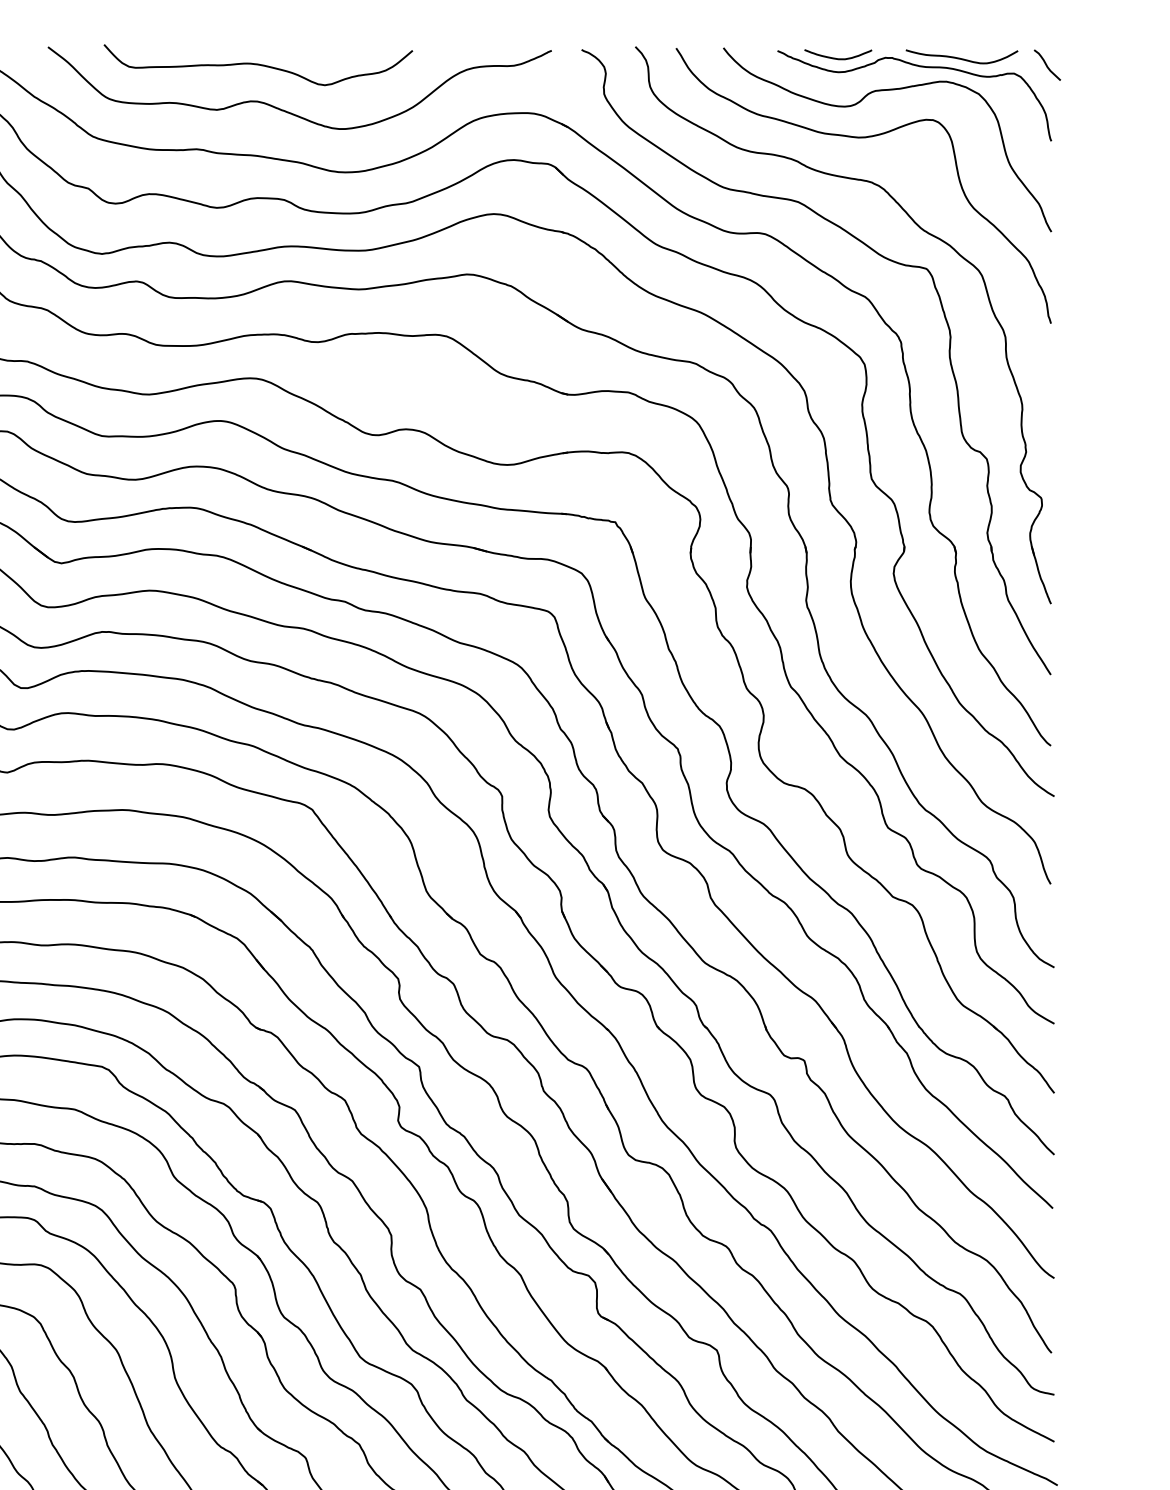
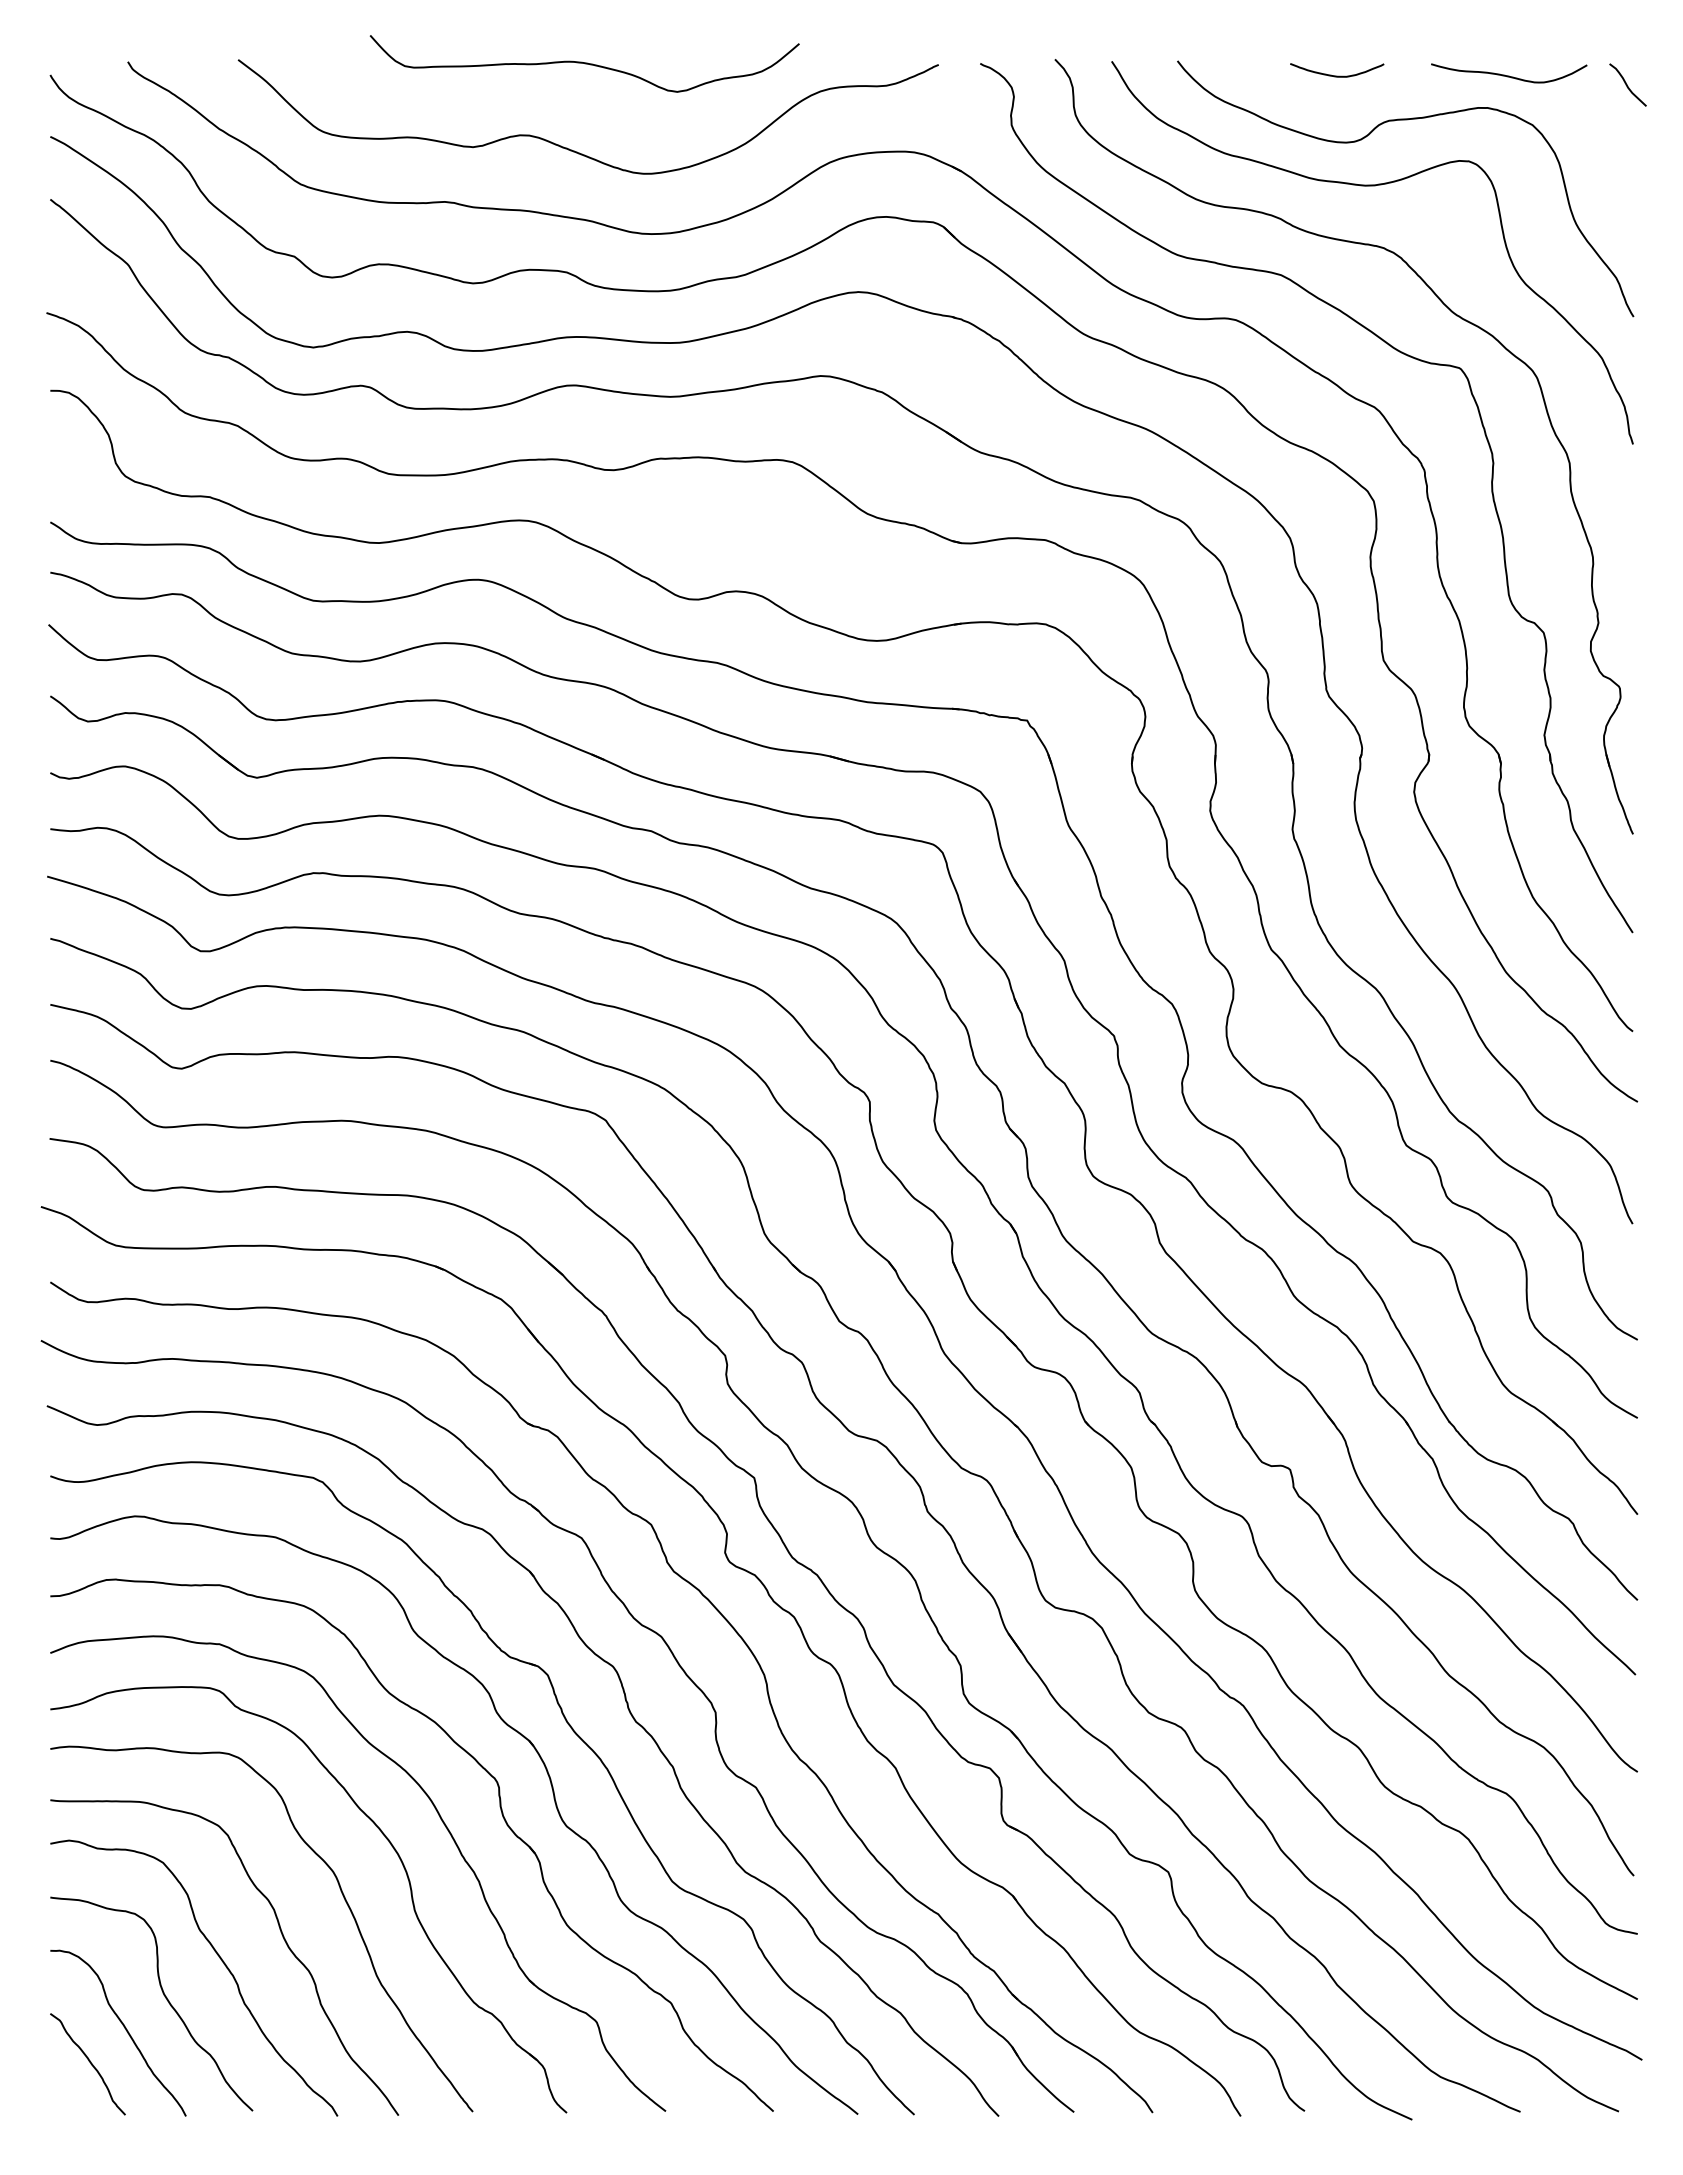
curve: (258, 64) -> (584, 63), moved
curve: (919, 66) -> (1449, 87), removed

